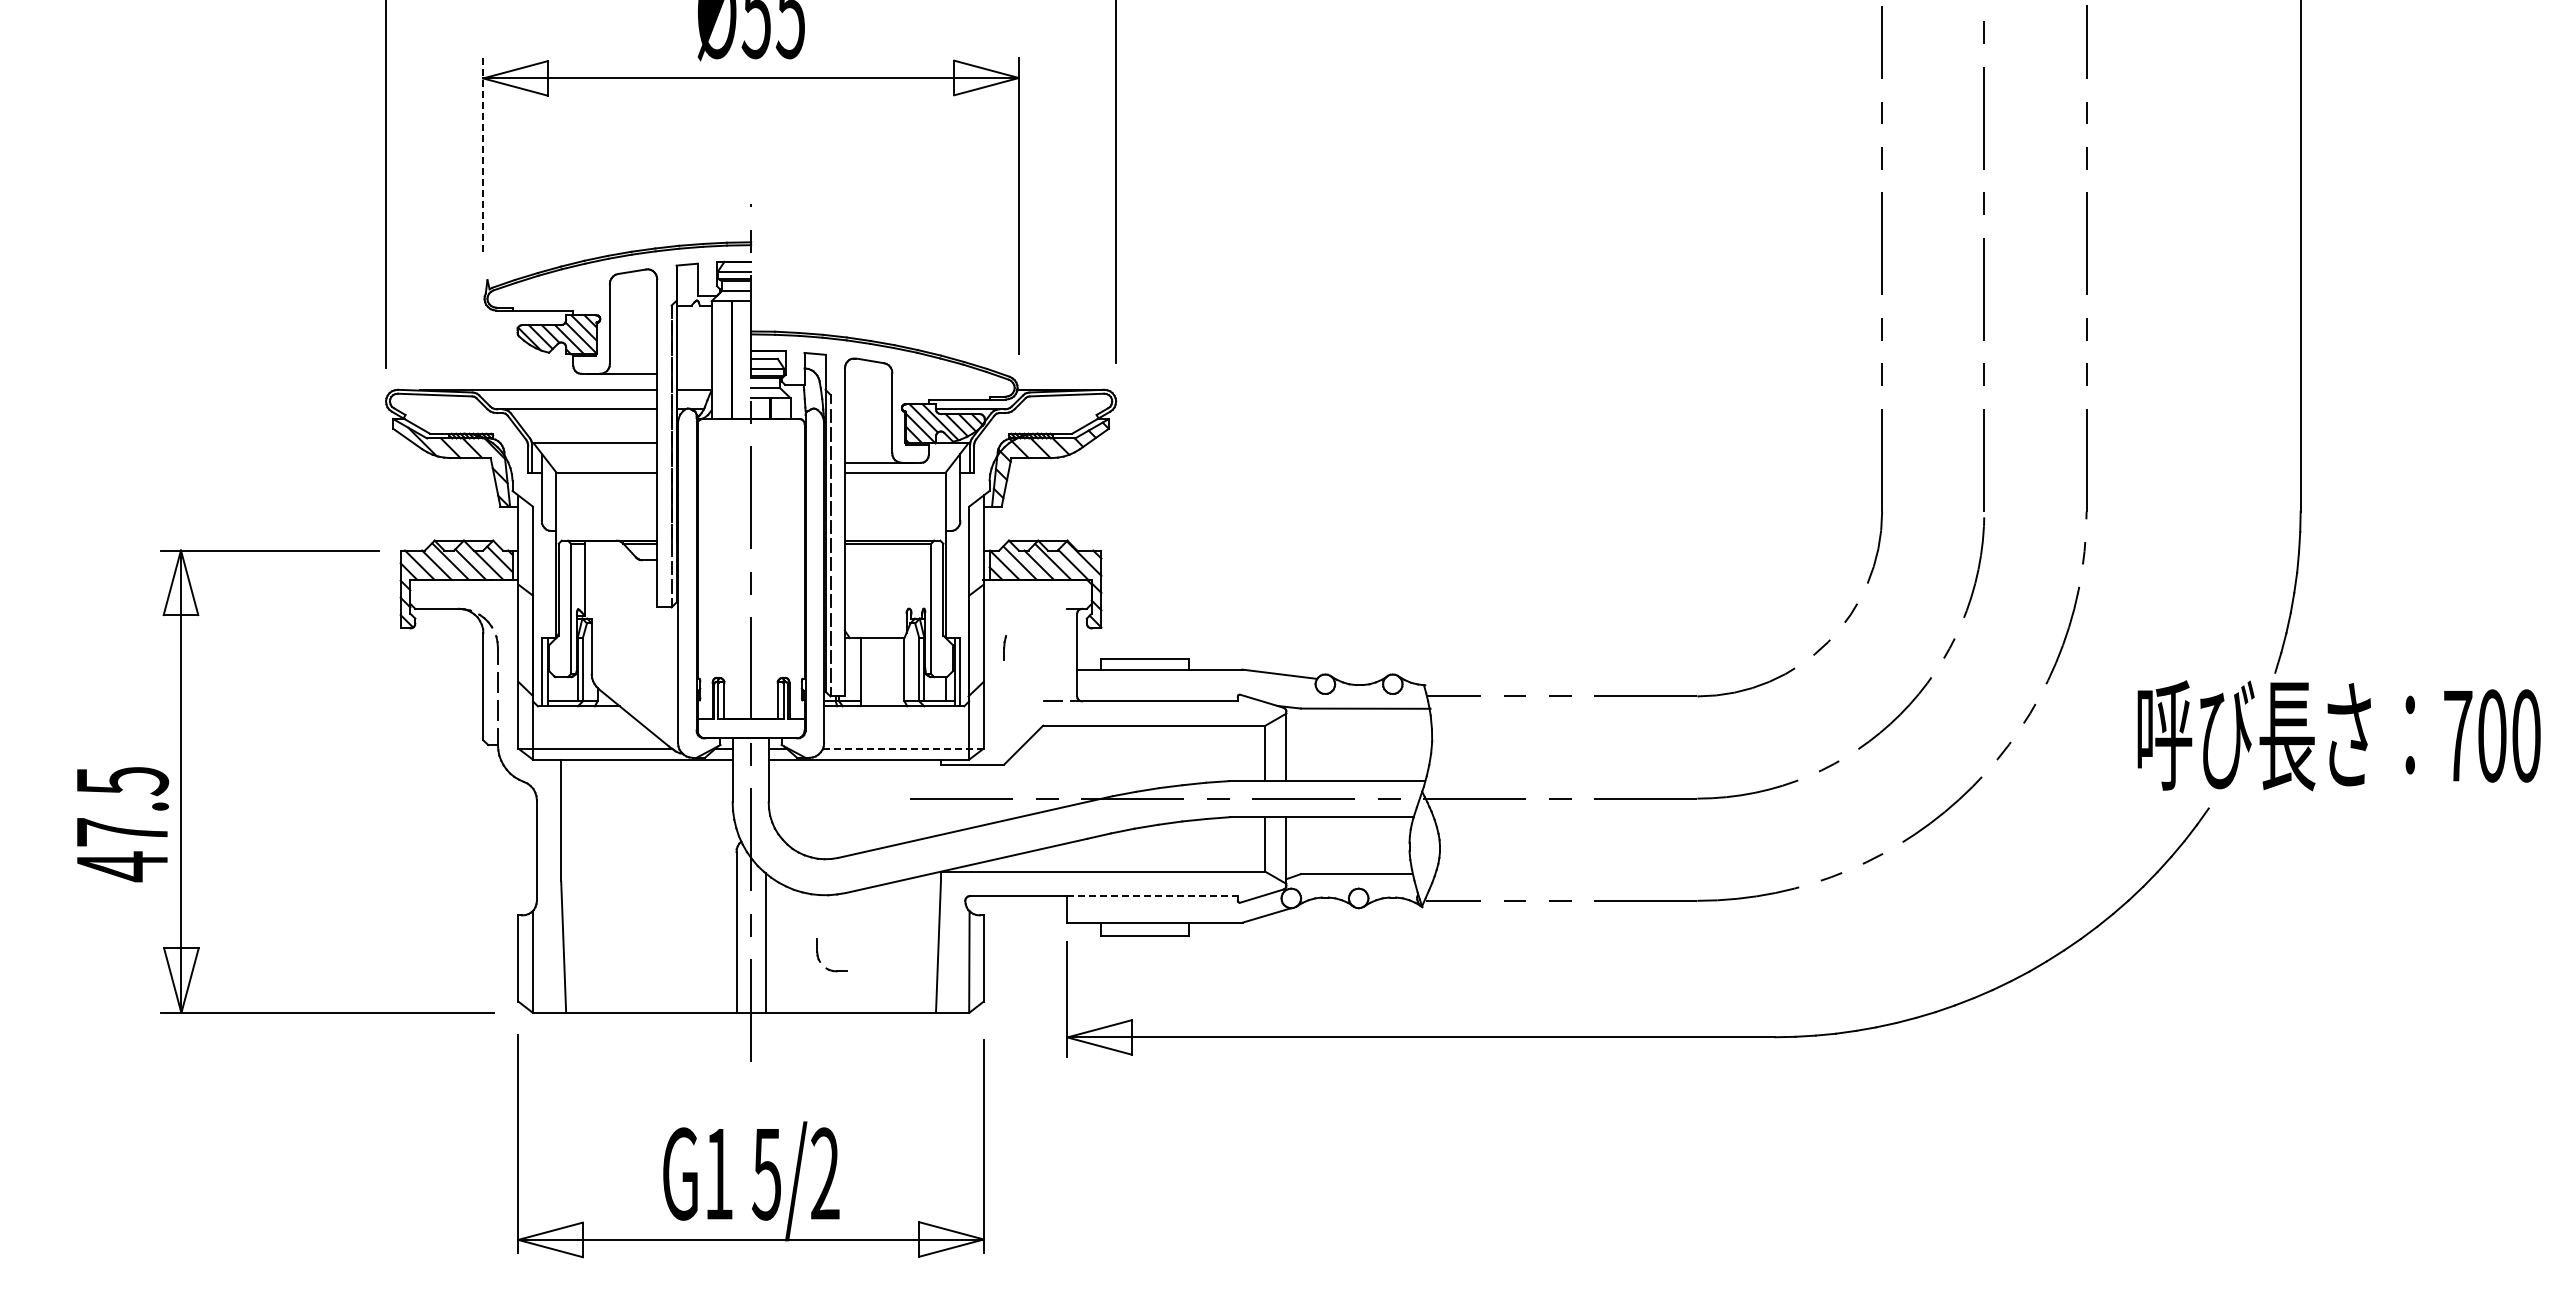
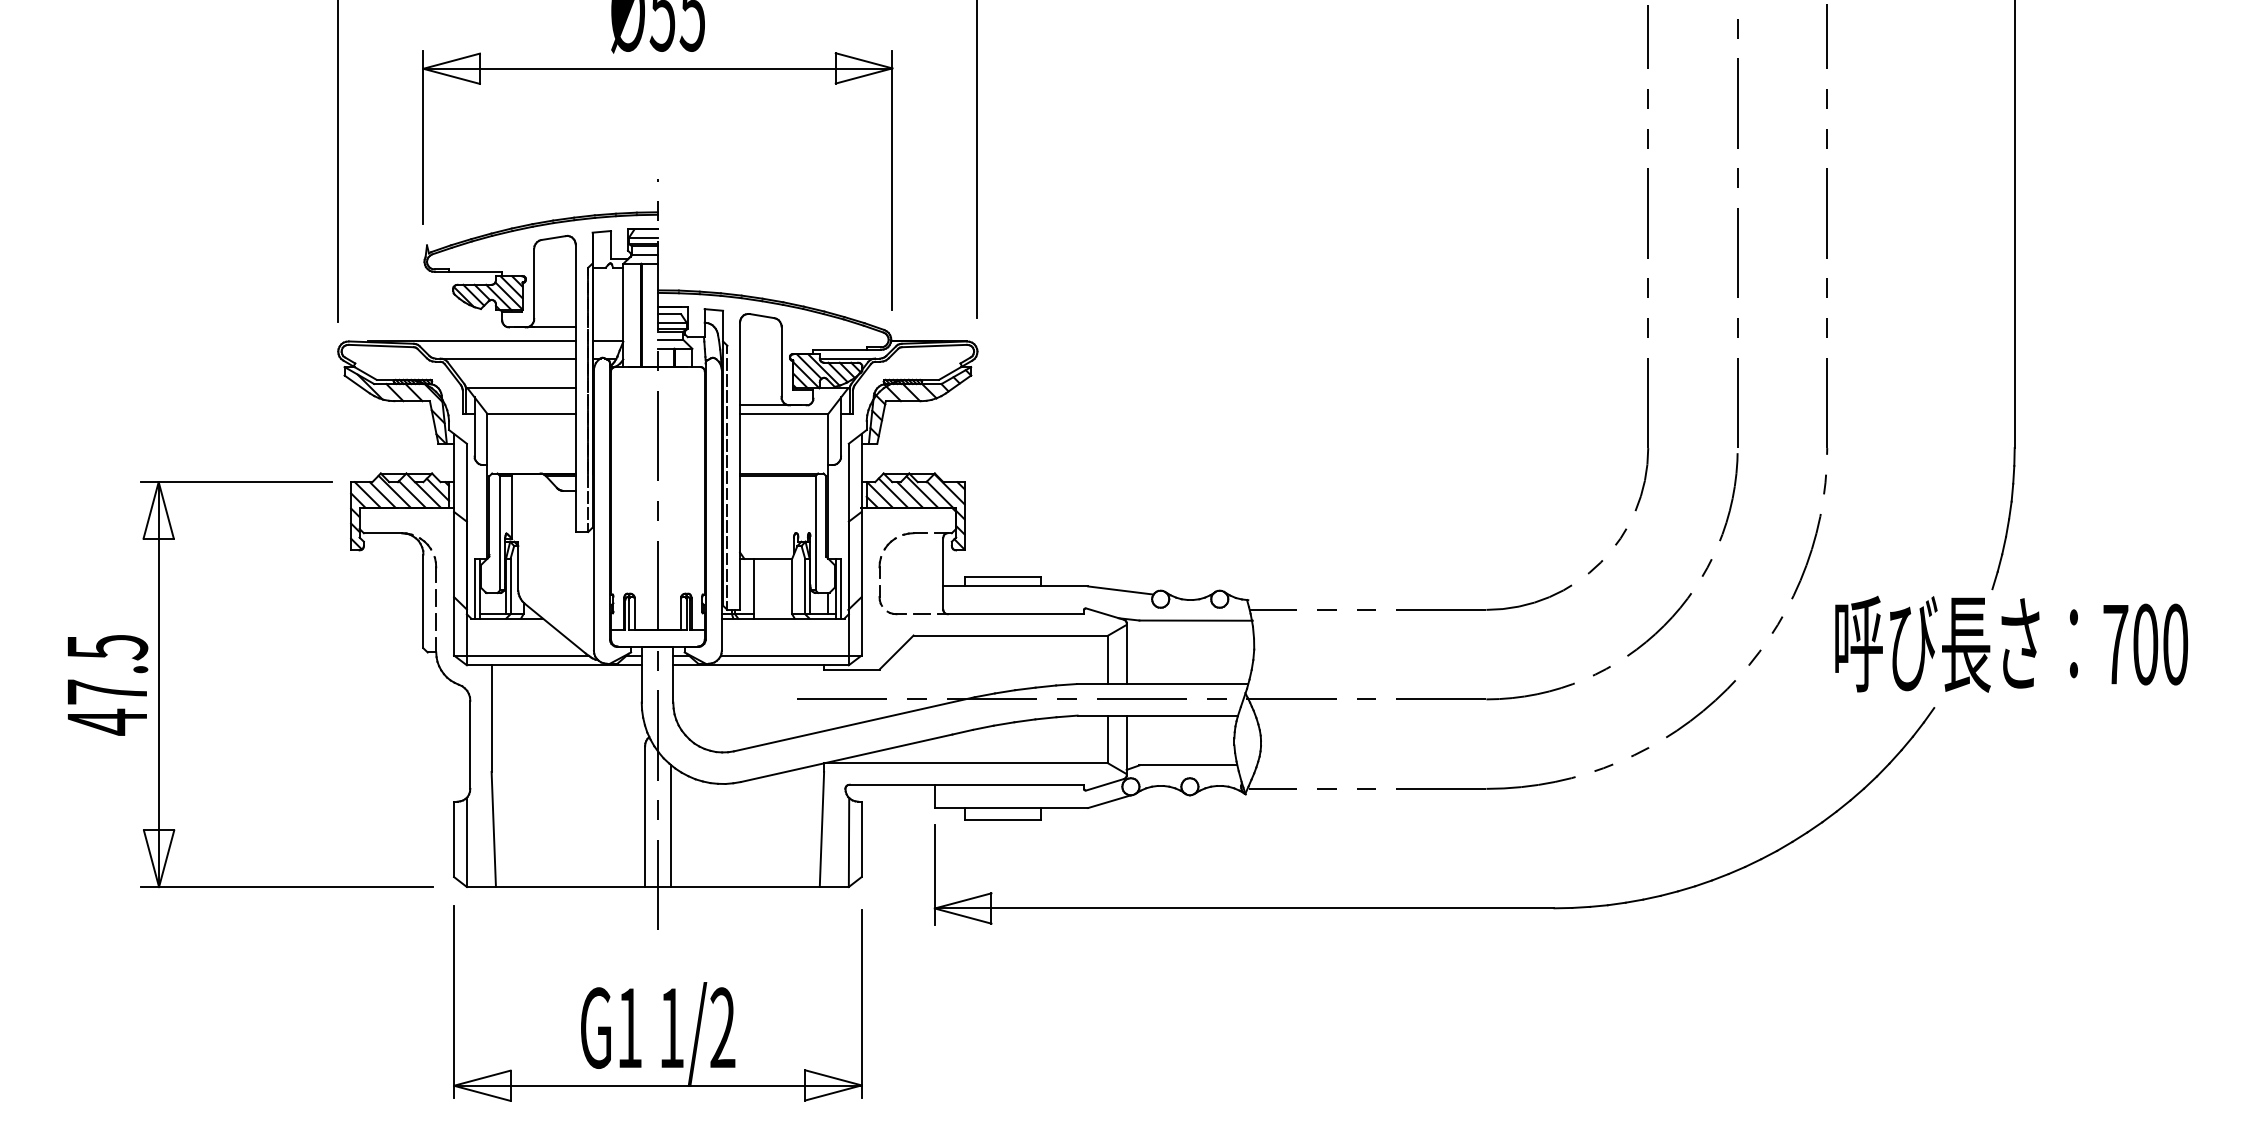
line: (483, 156) -> (423, 137), dashed -> solid
part: (1033, 617) -> (905, 540), added
text: (2338, 735) -> (2011, 644), moved
line: (903, 748) -> (791, 655), dashed -> solid
text: (123, 824) -> (108, 685), moved
line: (1153, 896) -> (1010, 785), dashed -> solid
part: (820, 960) -> (882, 604), moved
text: (766, 1174) -> (671, 1028), 5/2 -> 1/2

